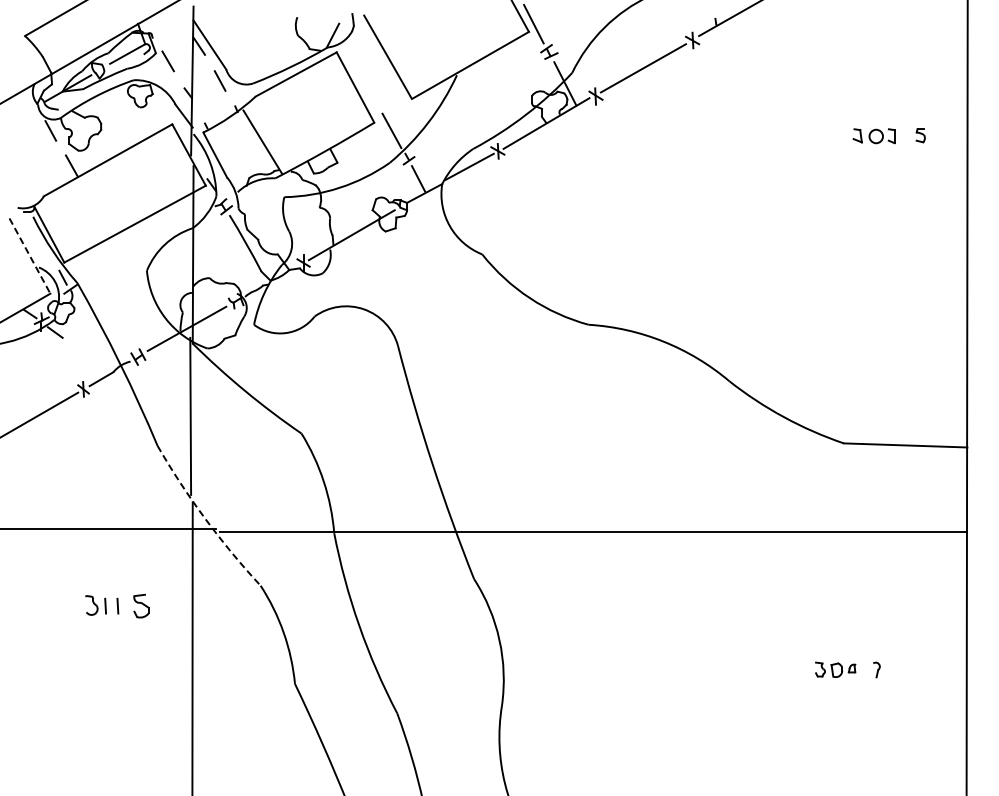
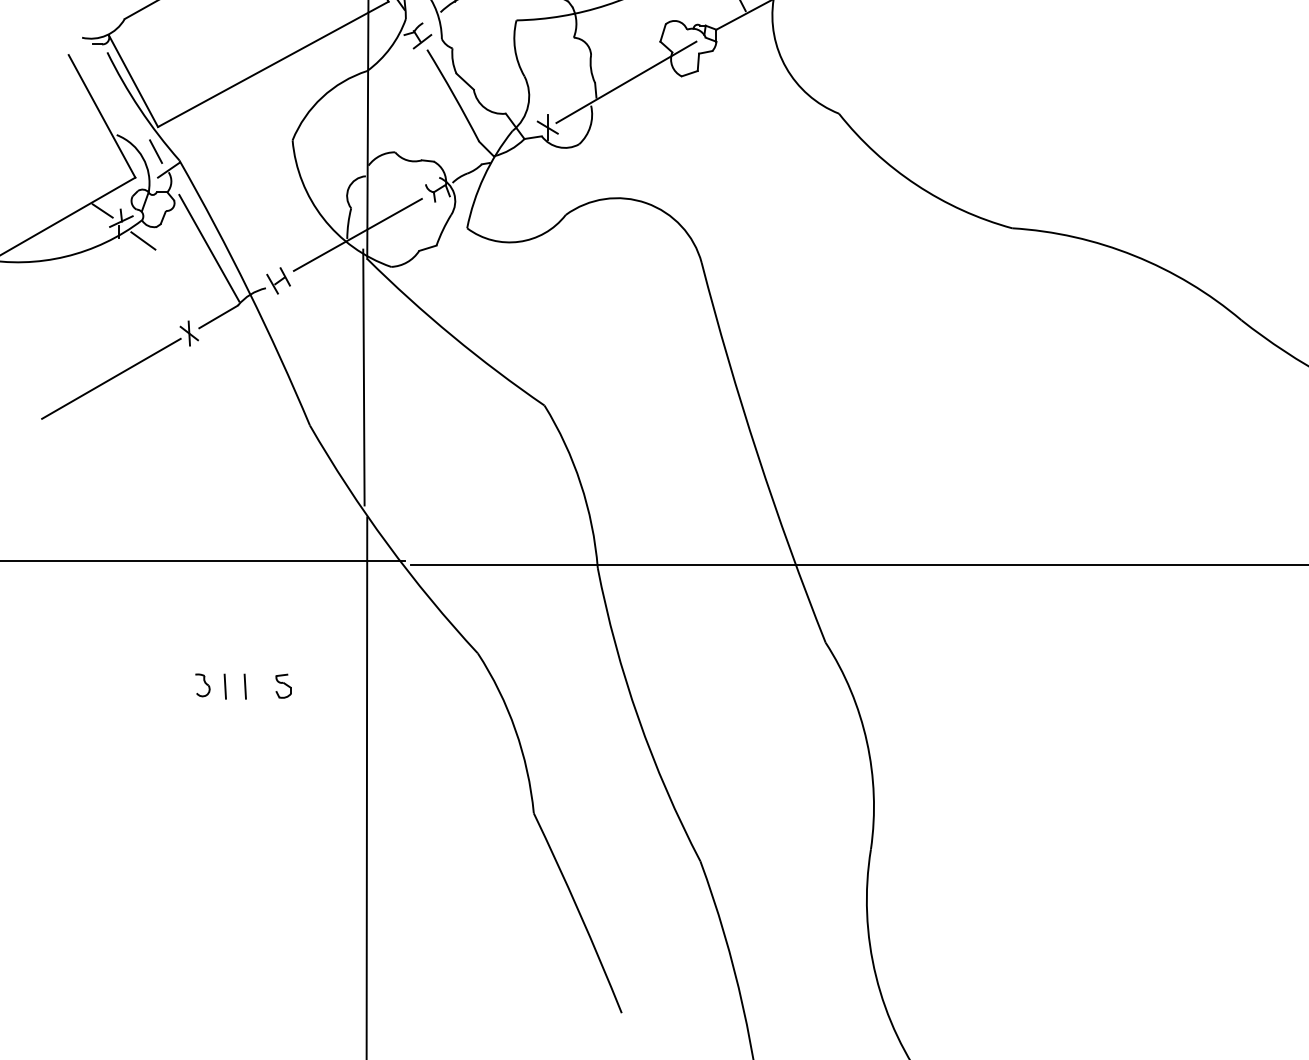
line: (29, 256) -> (101, 117), dashed -> solid
line: (95, 336) -> (208, 247), added
arc: (205, 518) -> (388, 543), dashed -> solid
part: (91, 604) -> (202, 683), size x0.71
part: (141, 605) -> (283, 685), size x0.62

